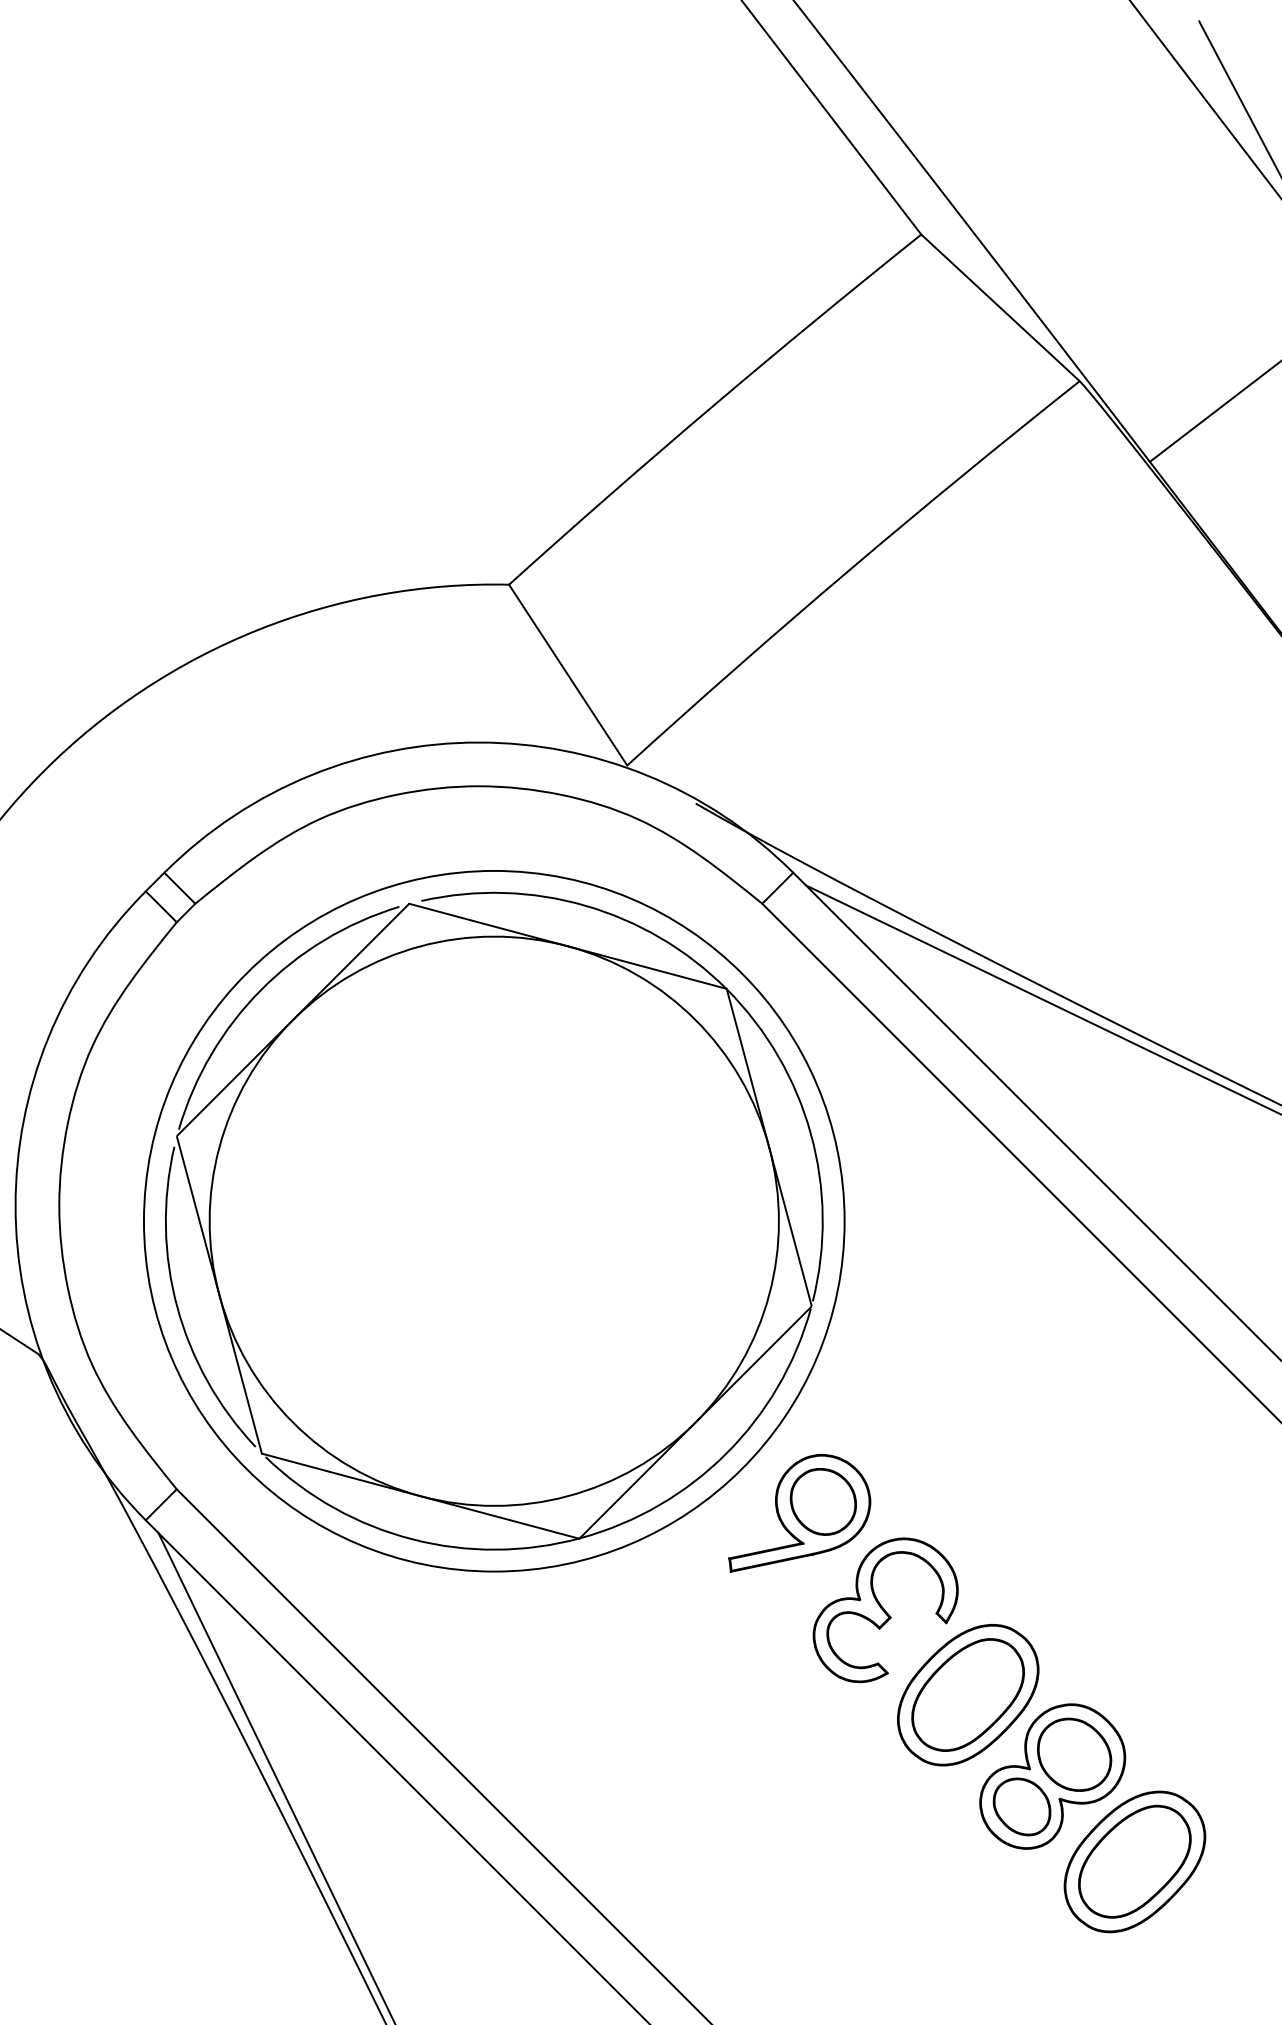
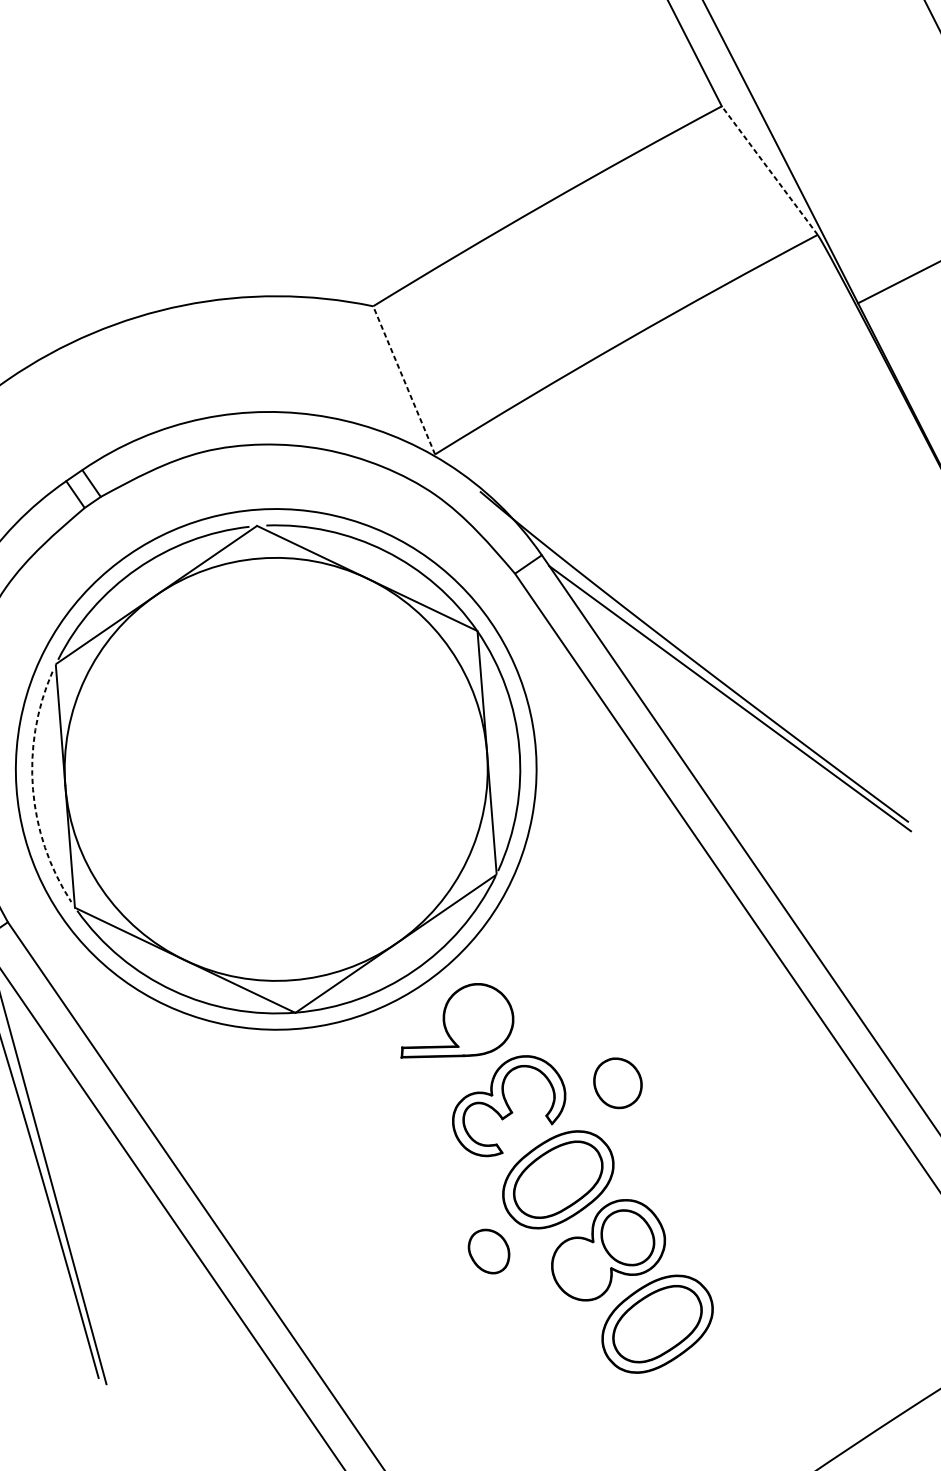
line: (1000, 307) -> (769, 170), solid -> dashed
line: (567, 674) -> (403, 379), solid -> dashed
arc: (177, 1307) -> (33, 789), solid -> dashed
part: (822, 1501) -> (617, 1082), moved
part: (1021, 1806) -> (488, 1251), moved

